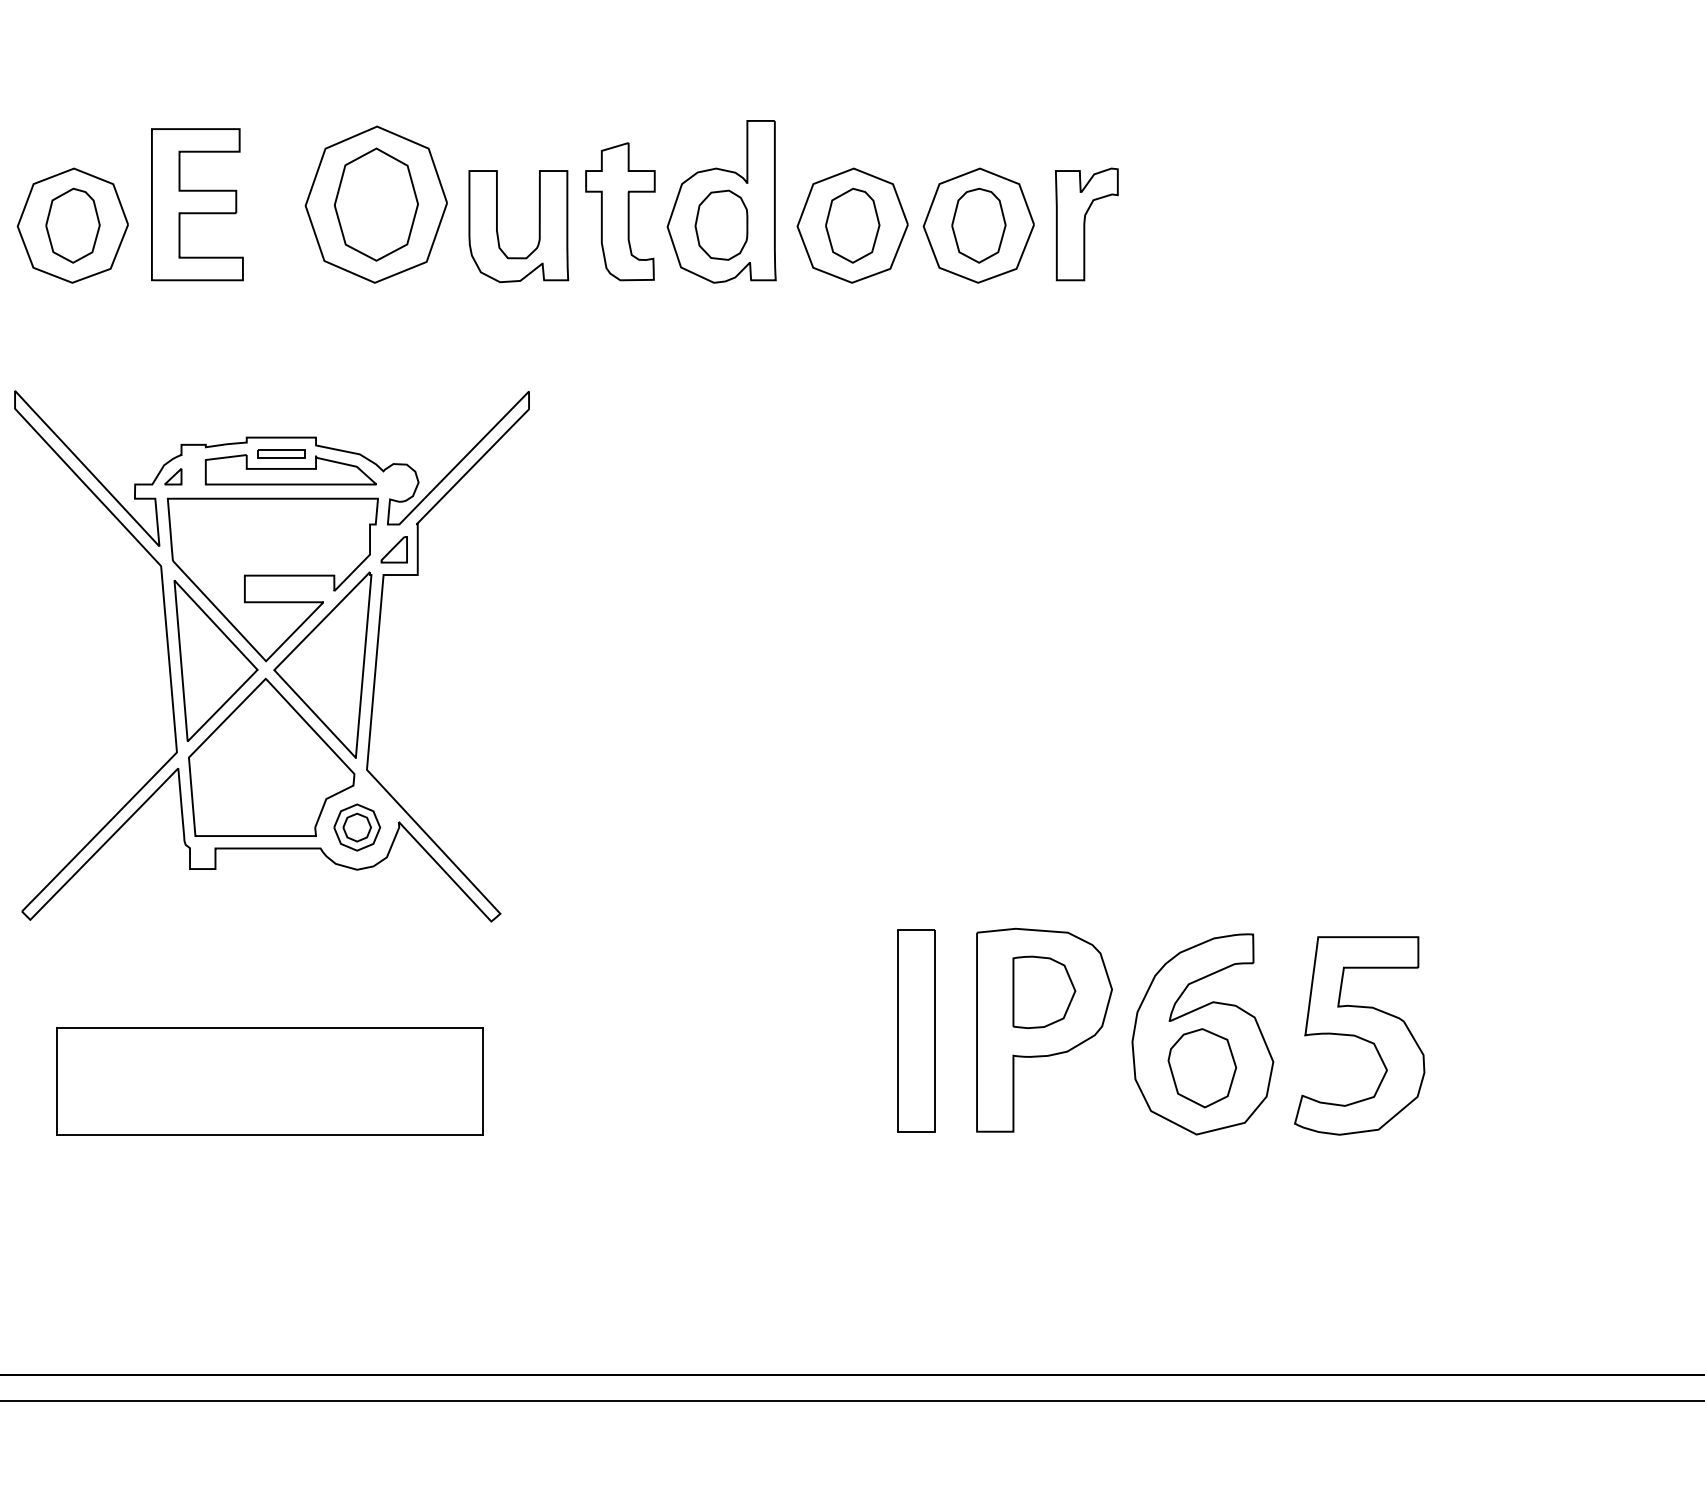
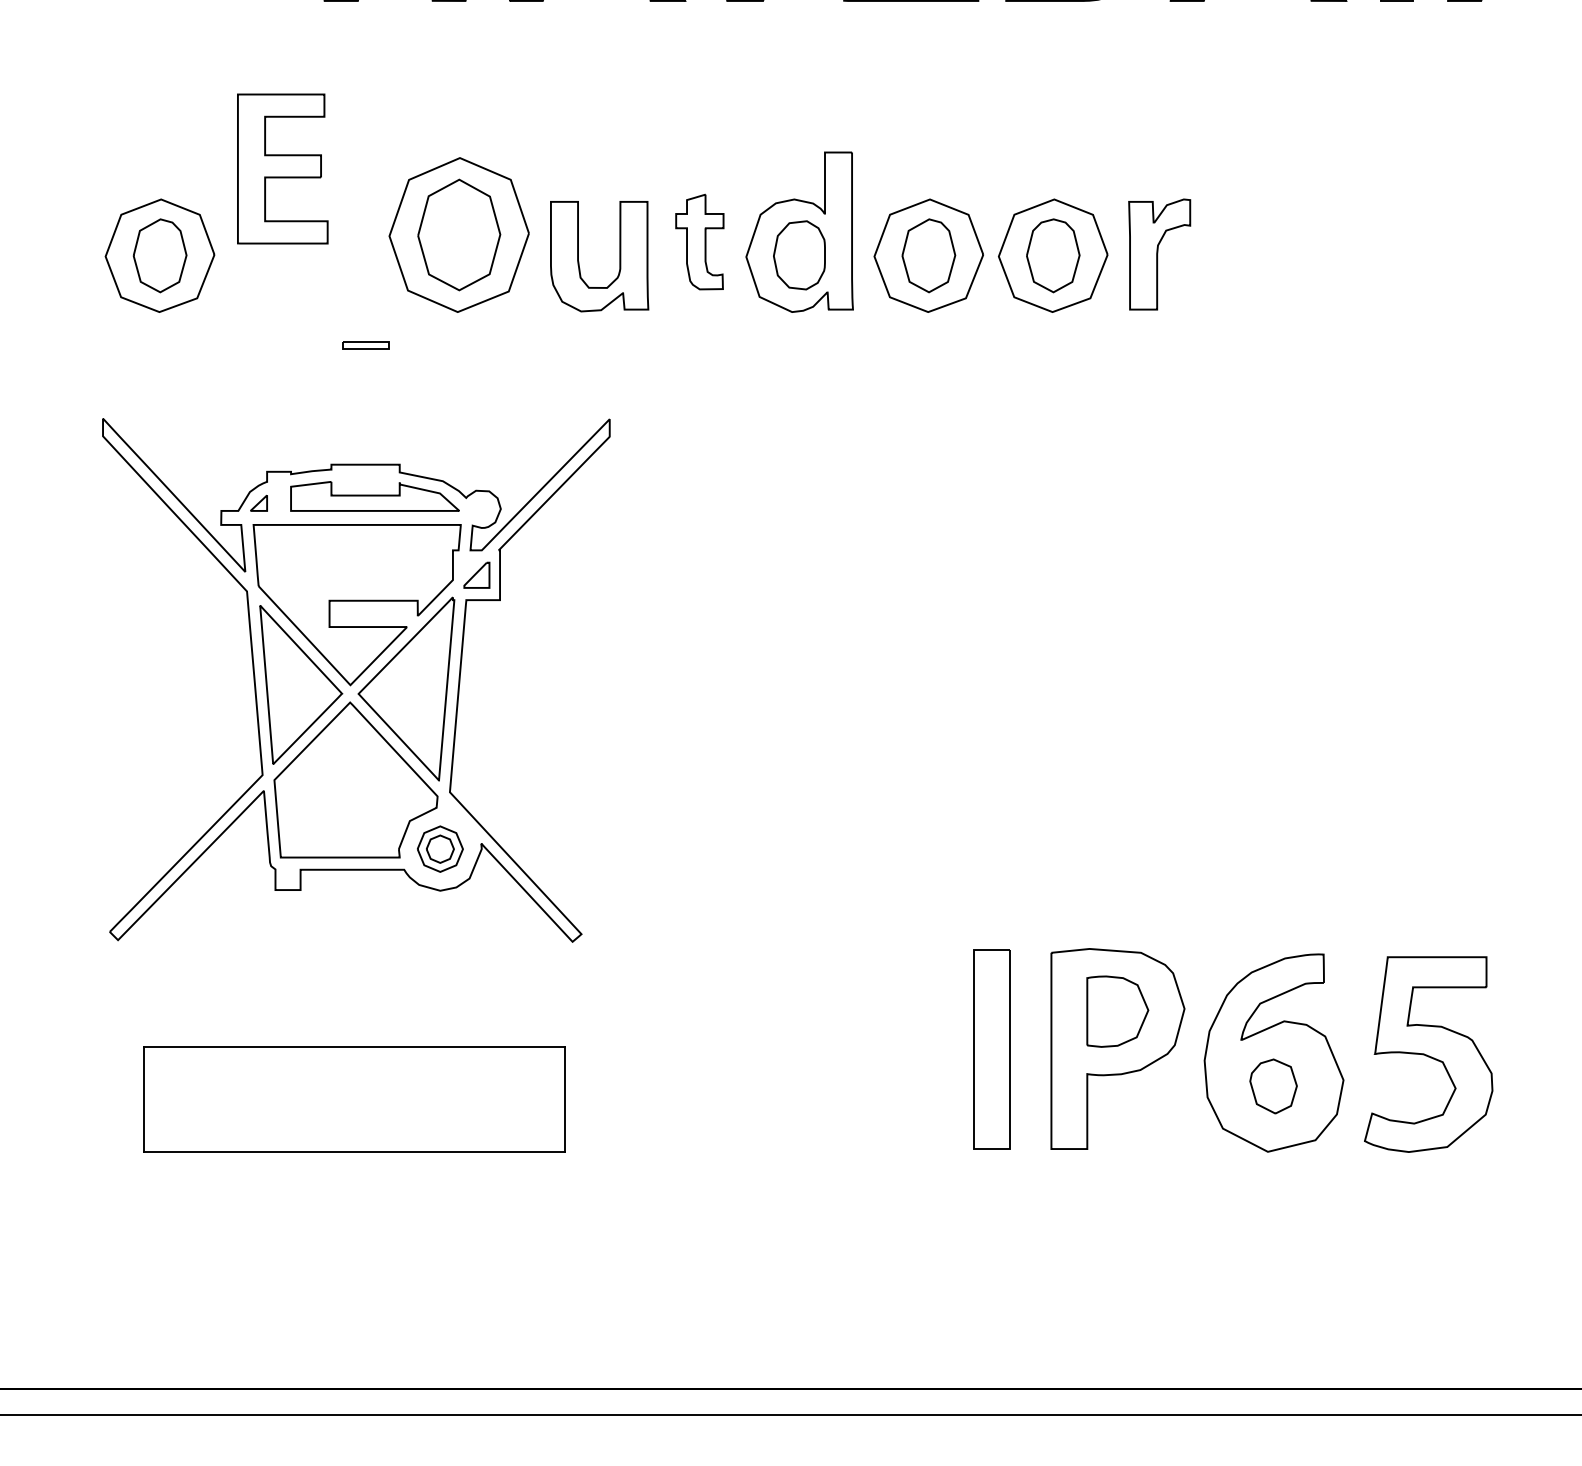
part: (197, 204) -> (282, 168), moved
part: (620, 211) -> (699, 241), size x0.7
part: (281, 453) -> (365, 345), moved
part: (1202, 1068) -> (1273, 1086), size x0.7

